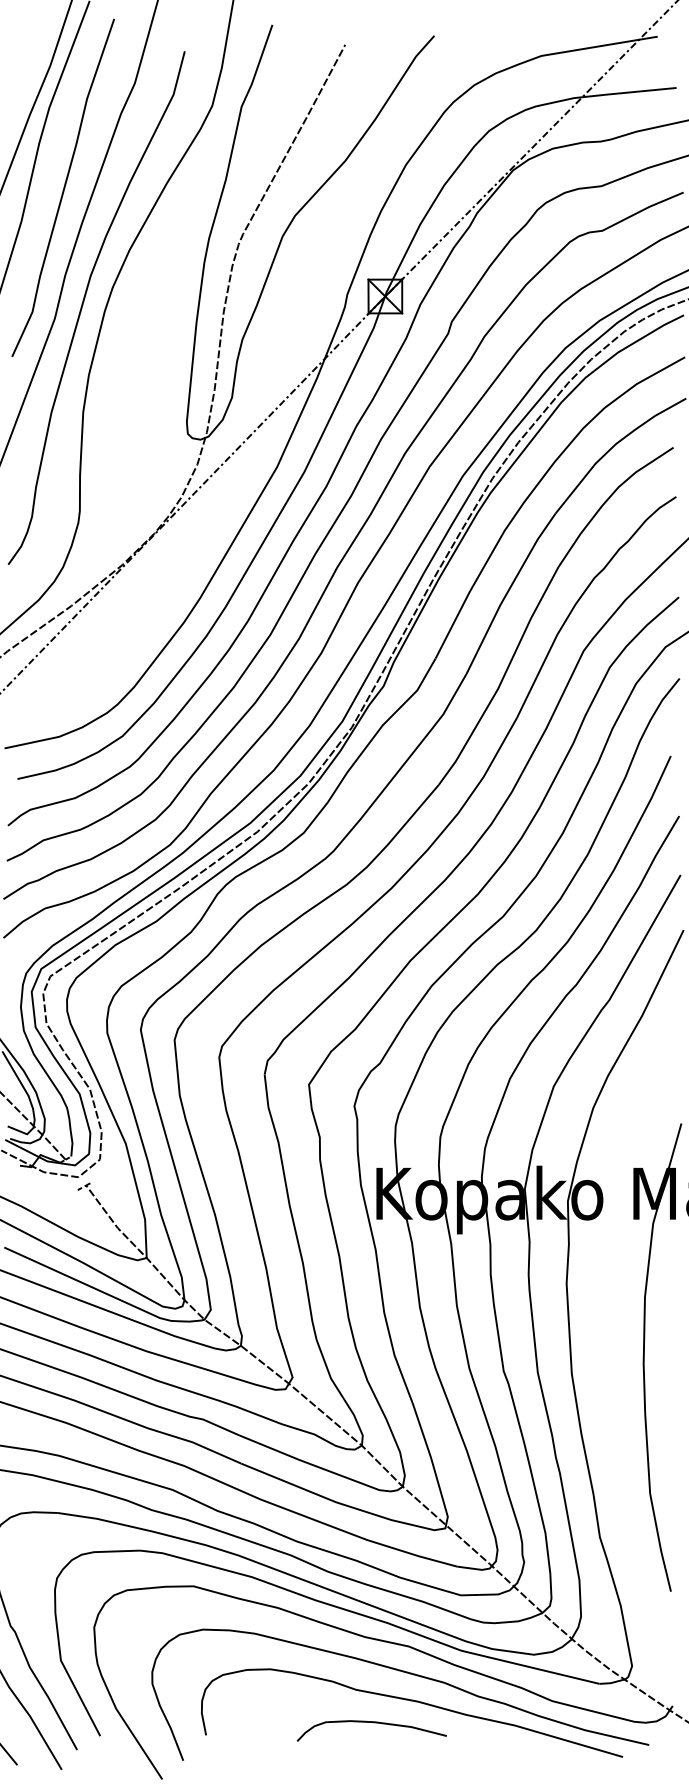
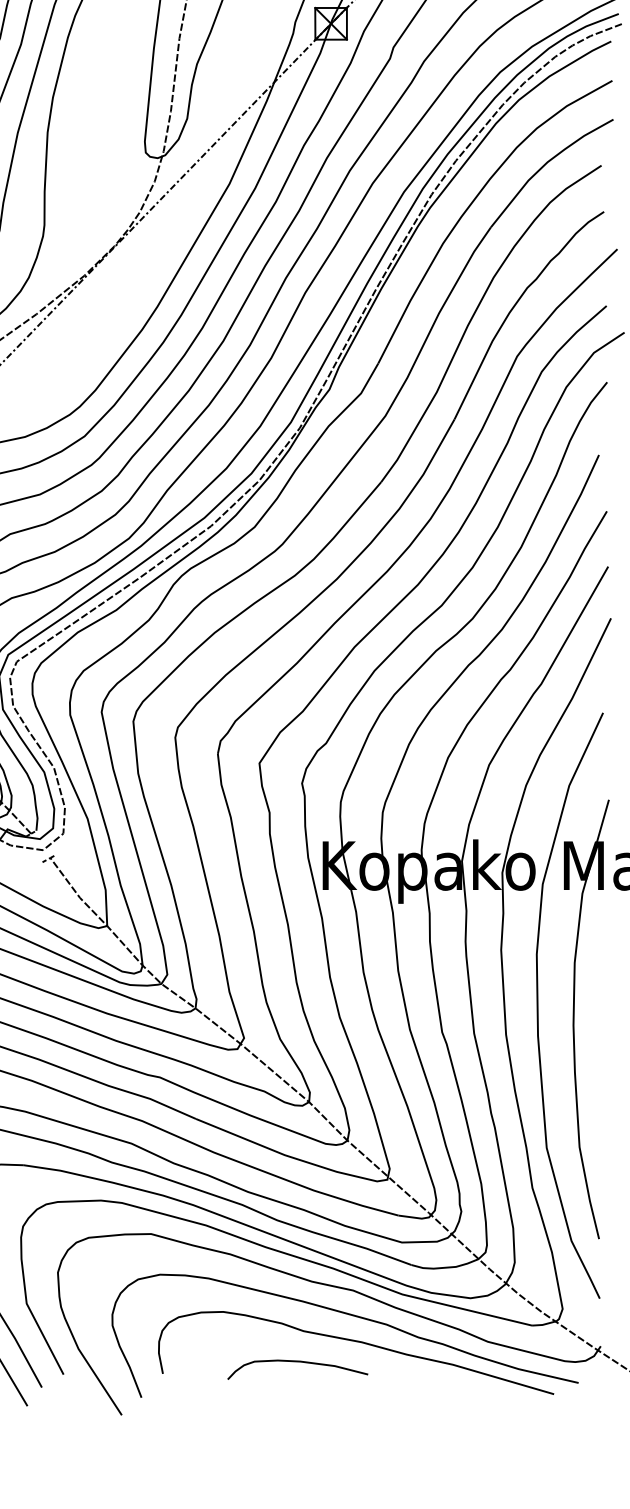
curve: (606, 1342) -> (538, 1005), added
curve: (373, 1723) -> (299, 1362), moved

